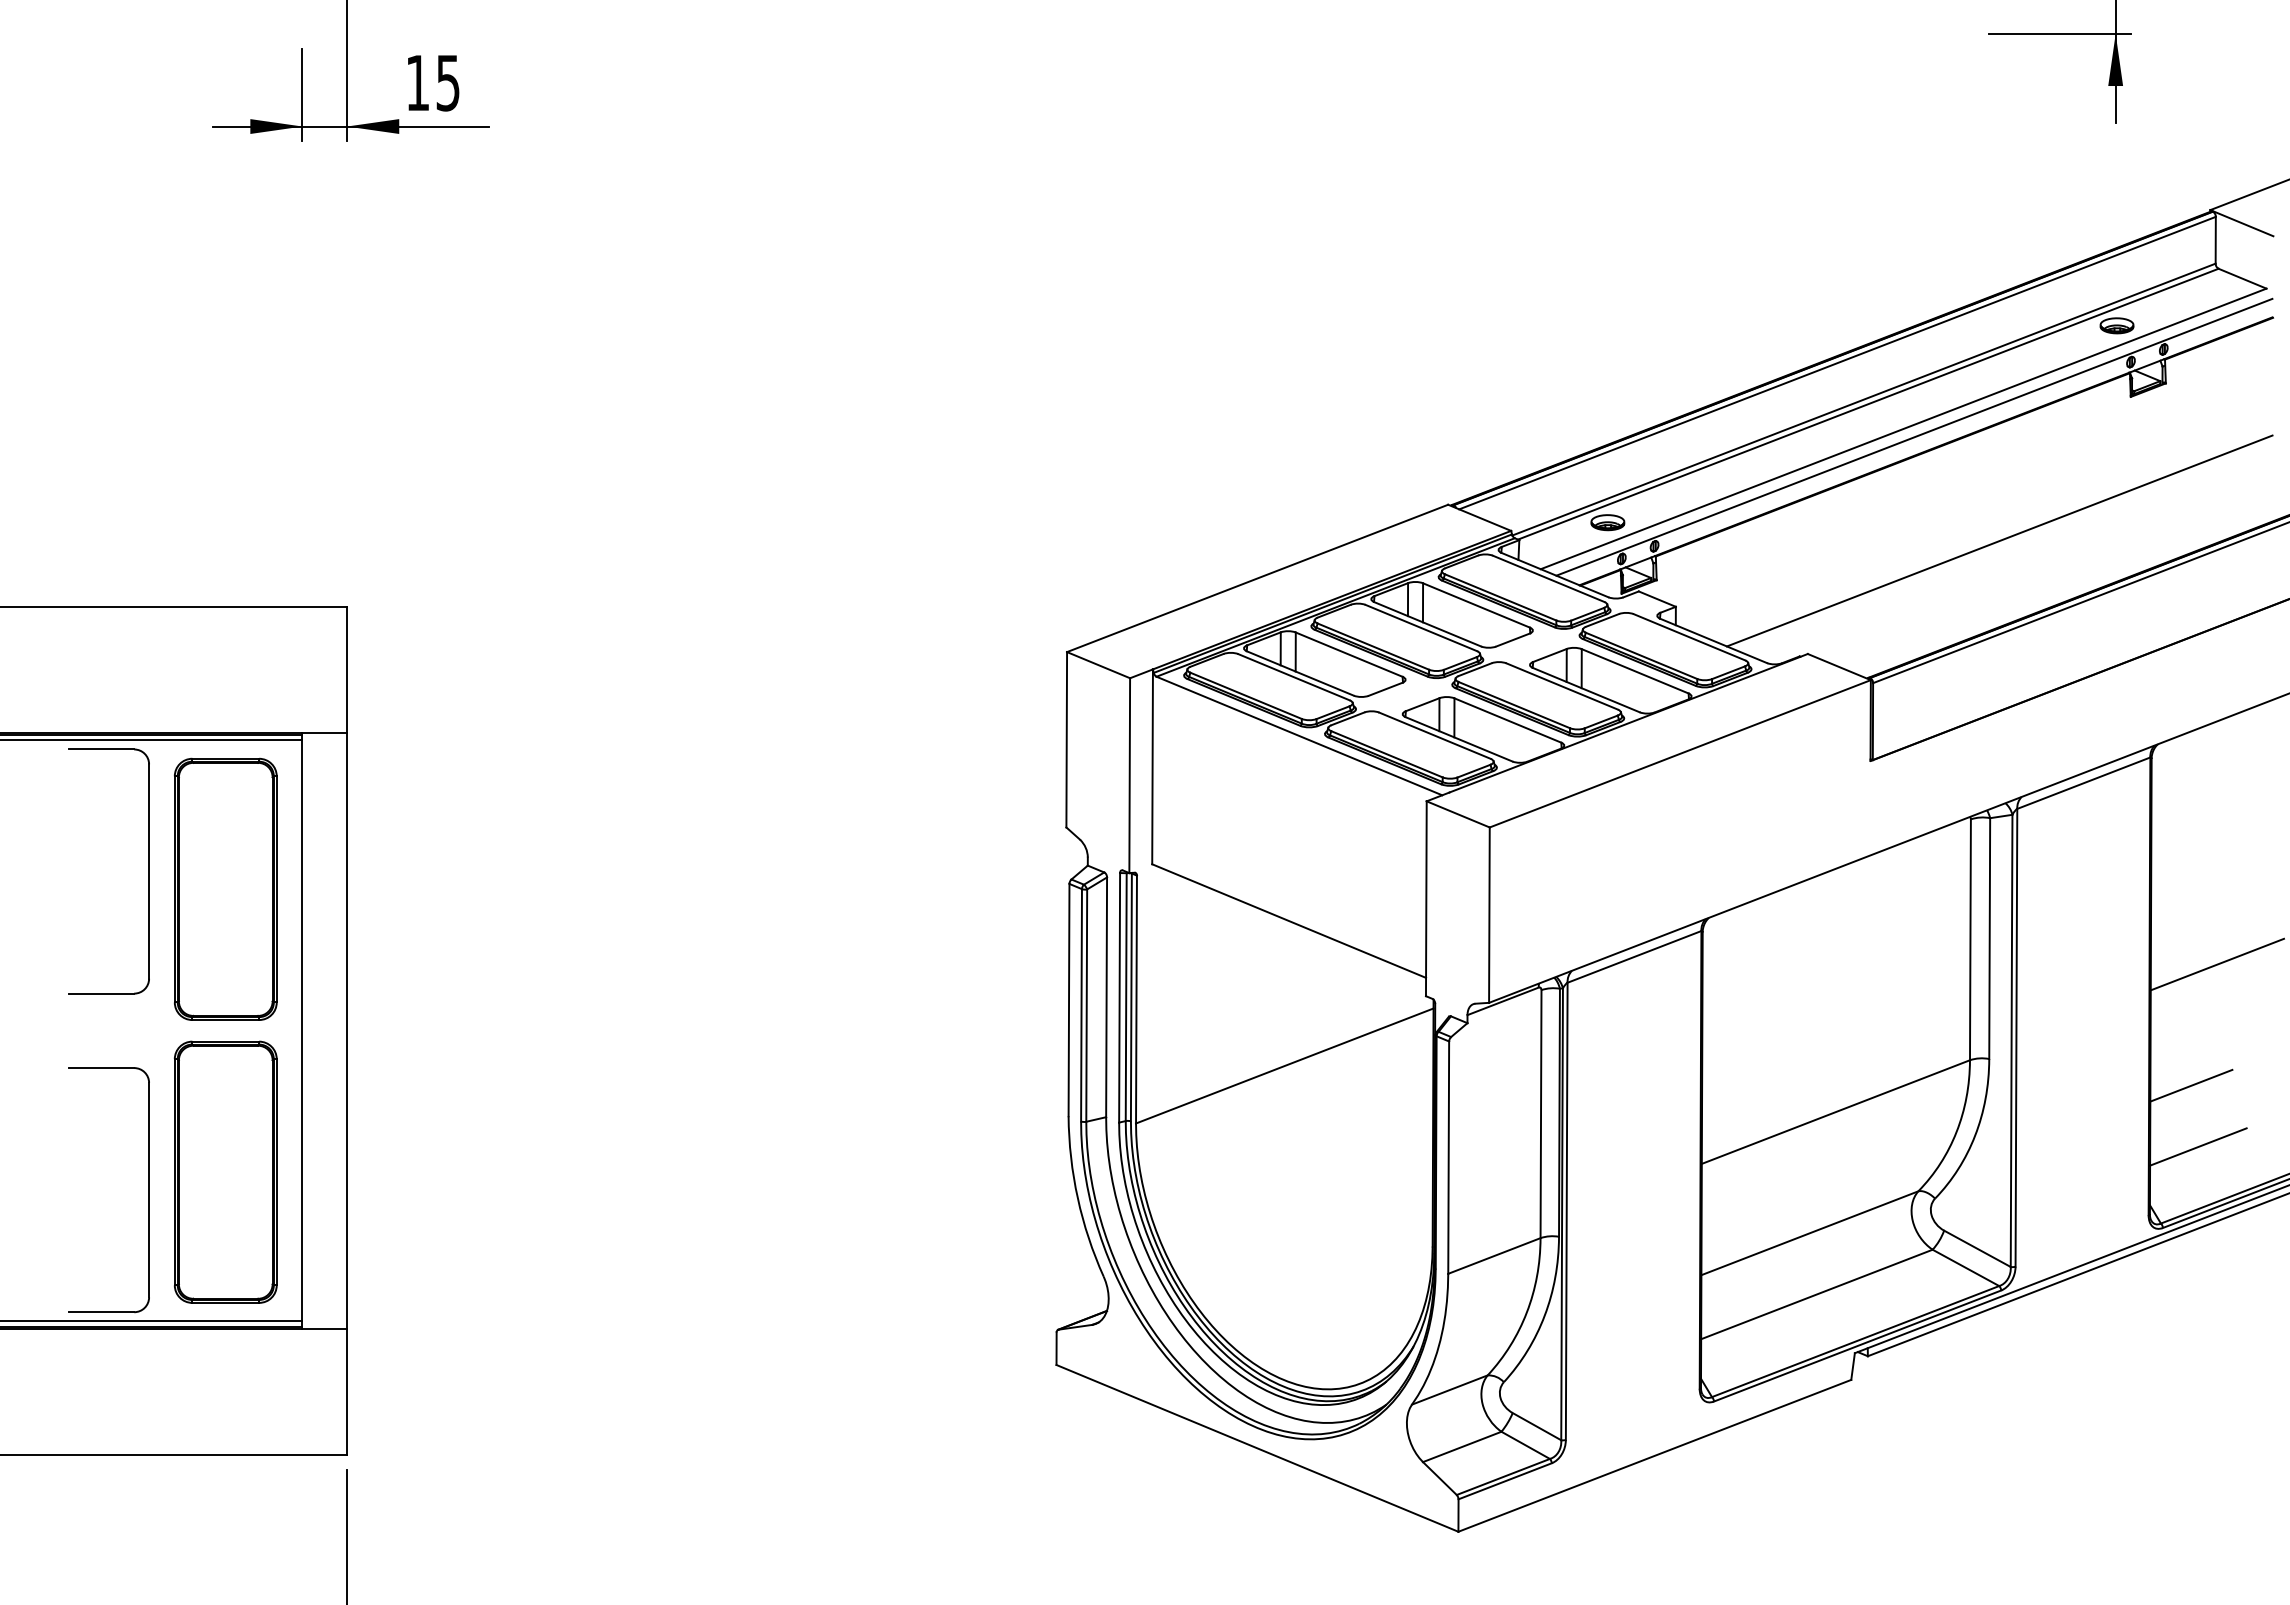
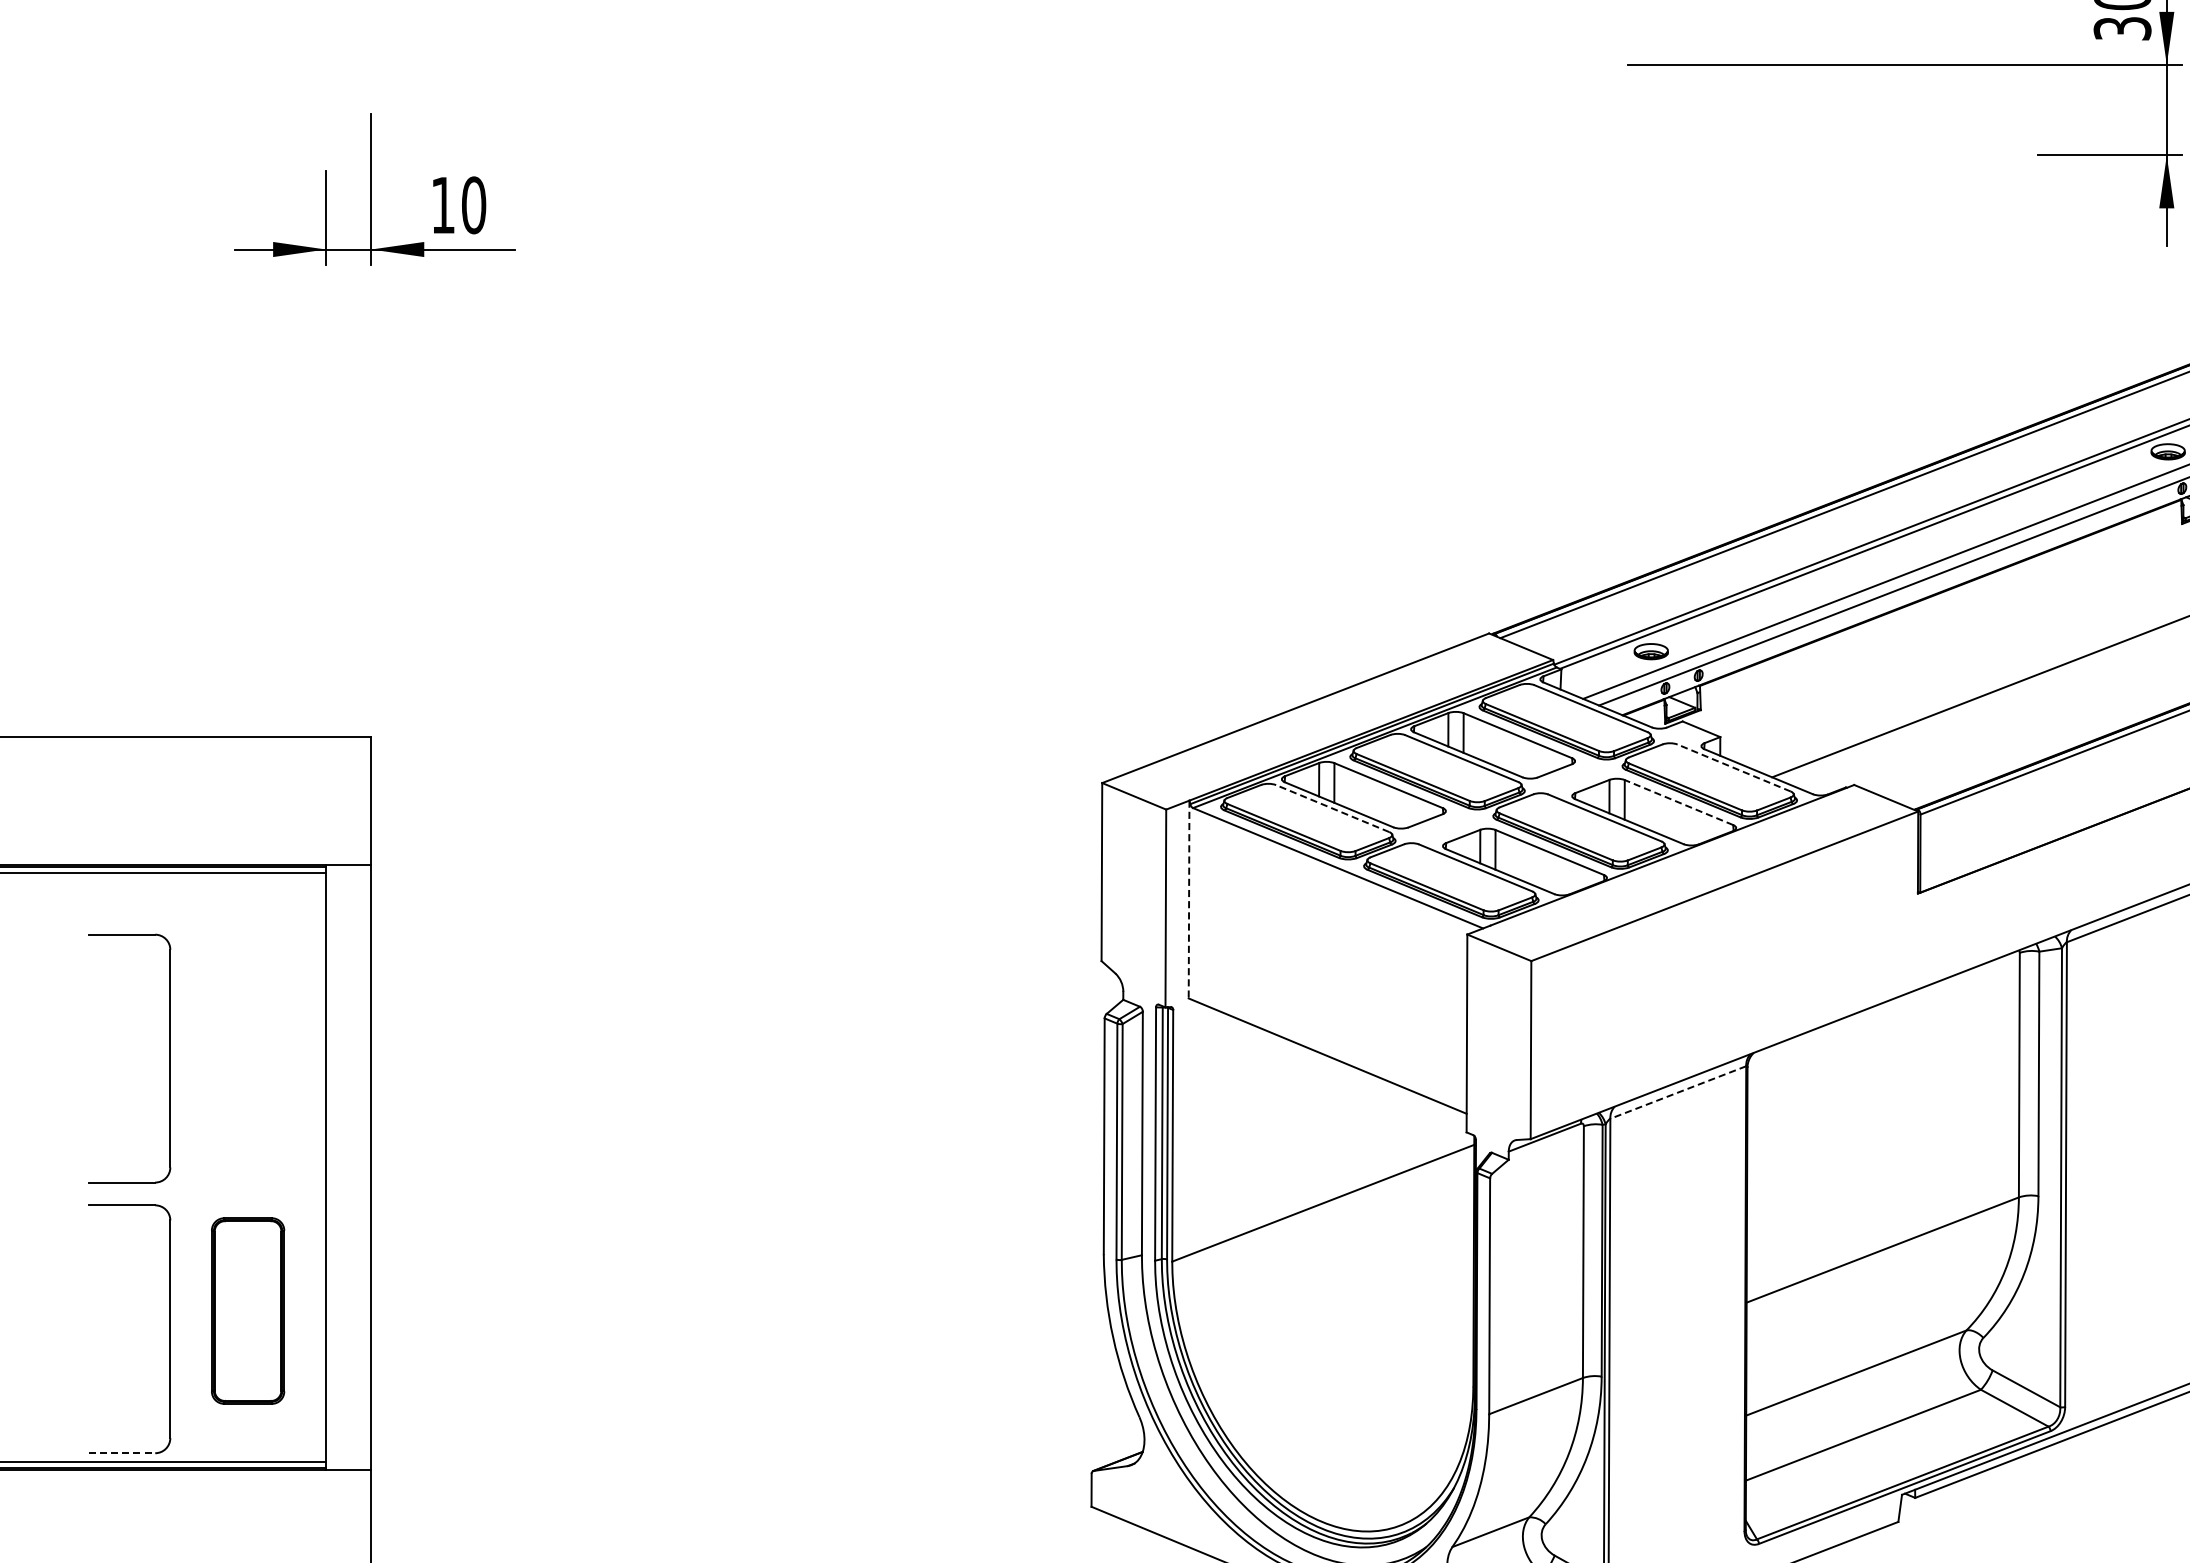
text: (448, 82) -> (474, 204), 15 -> 10
line: (1689, 637) -> (1734, 768), solid -> dashed
line: (1635, 671) -> (1679, 802), solid -> dashed
line: (1293, 677) -> (1332, 808), solid -> dashed
line: (1152, 767) -> (1188, 900), solid -> dashed
part: (148, 871) -> (169, 1058), moved
part: (225, 888) -> (247, 1023), removed
line: (1634, 956) -> (1678, 1092), solid -> dashed
part: (225, 1171) -> (247, 1310), size x0.7
line: (101, 1312) -> (122, 1453), solid -> dashed

